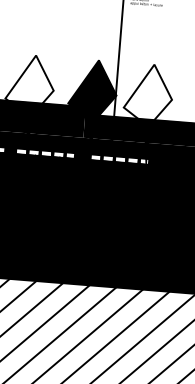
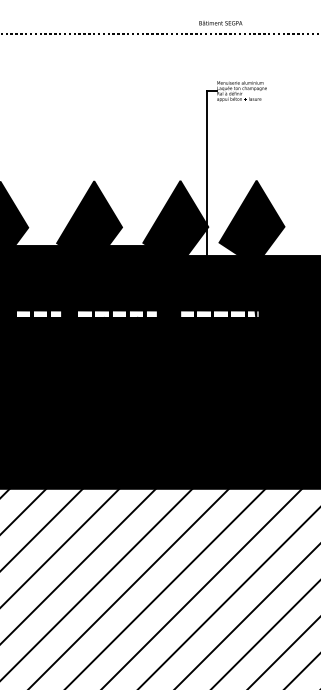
fill: (30, 85) -> (89, 222), added
fill: (148, 94) -> (251, 221), added

